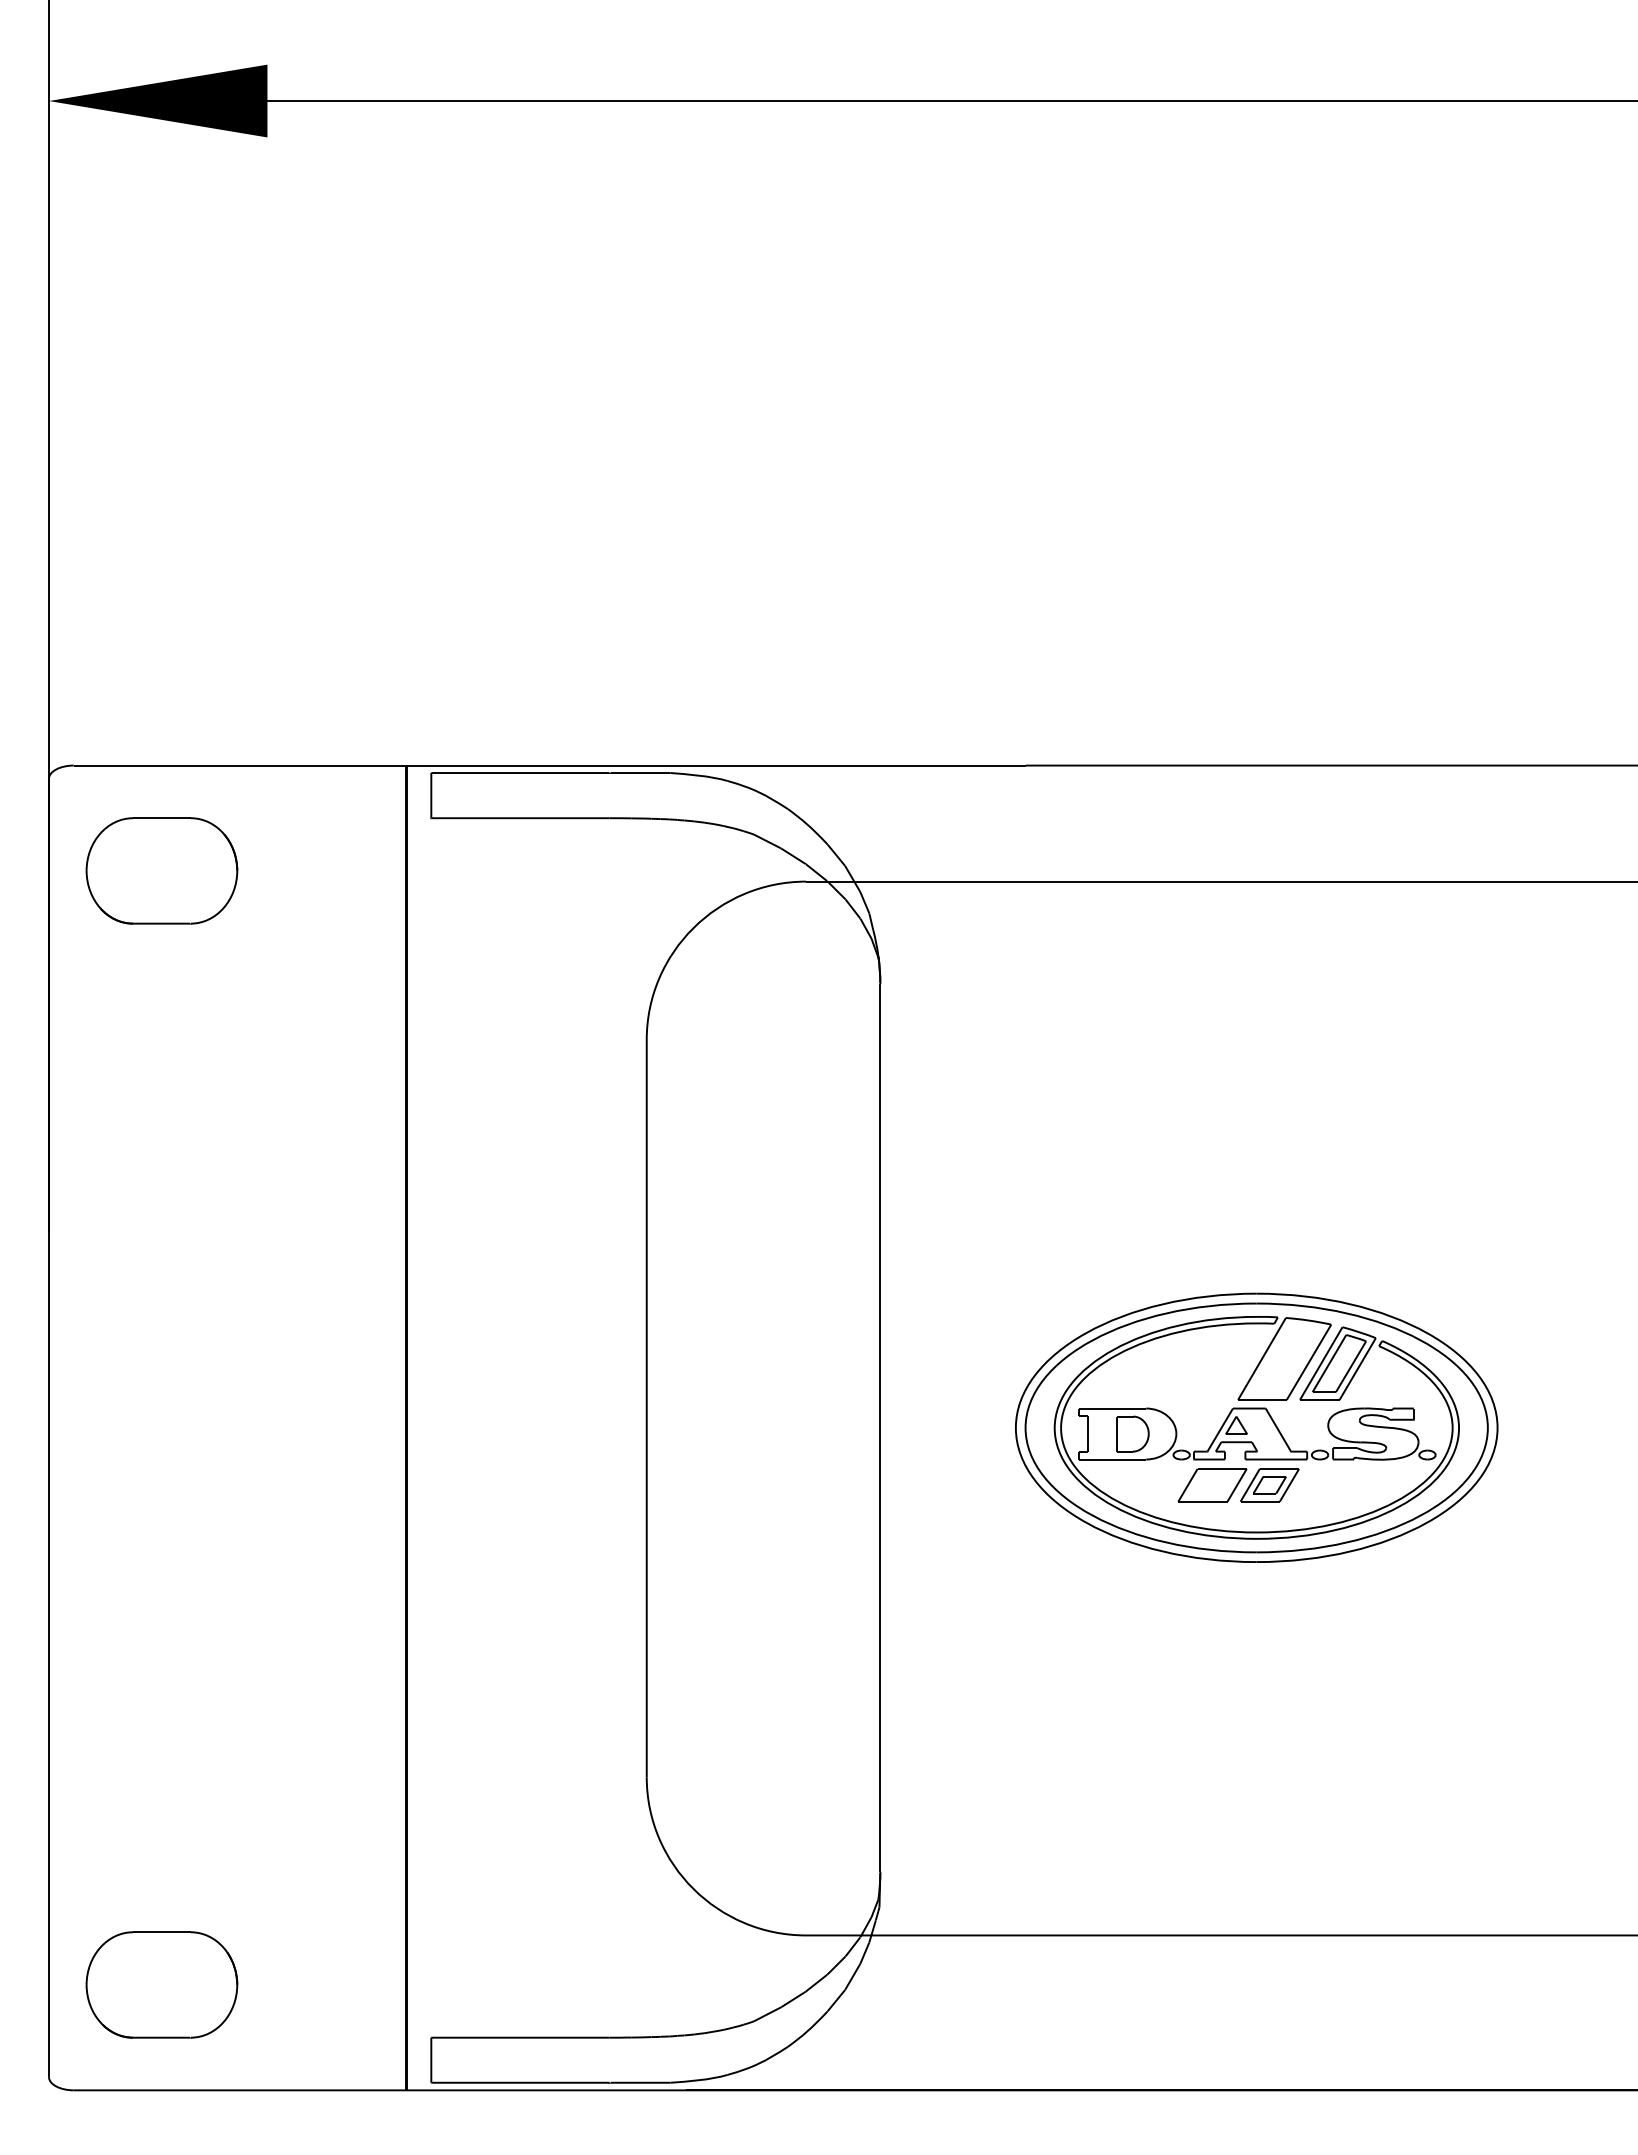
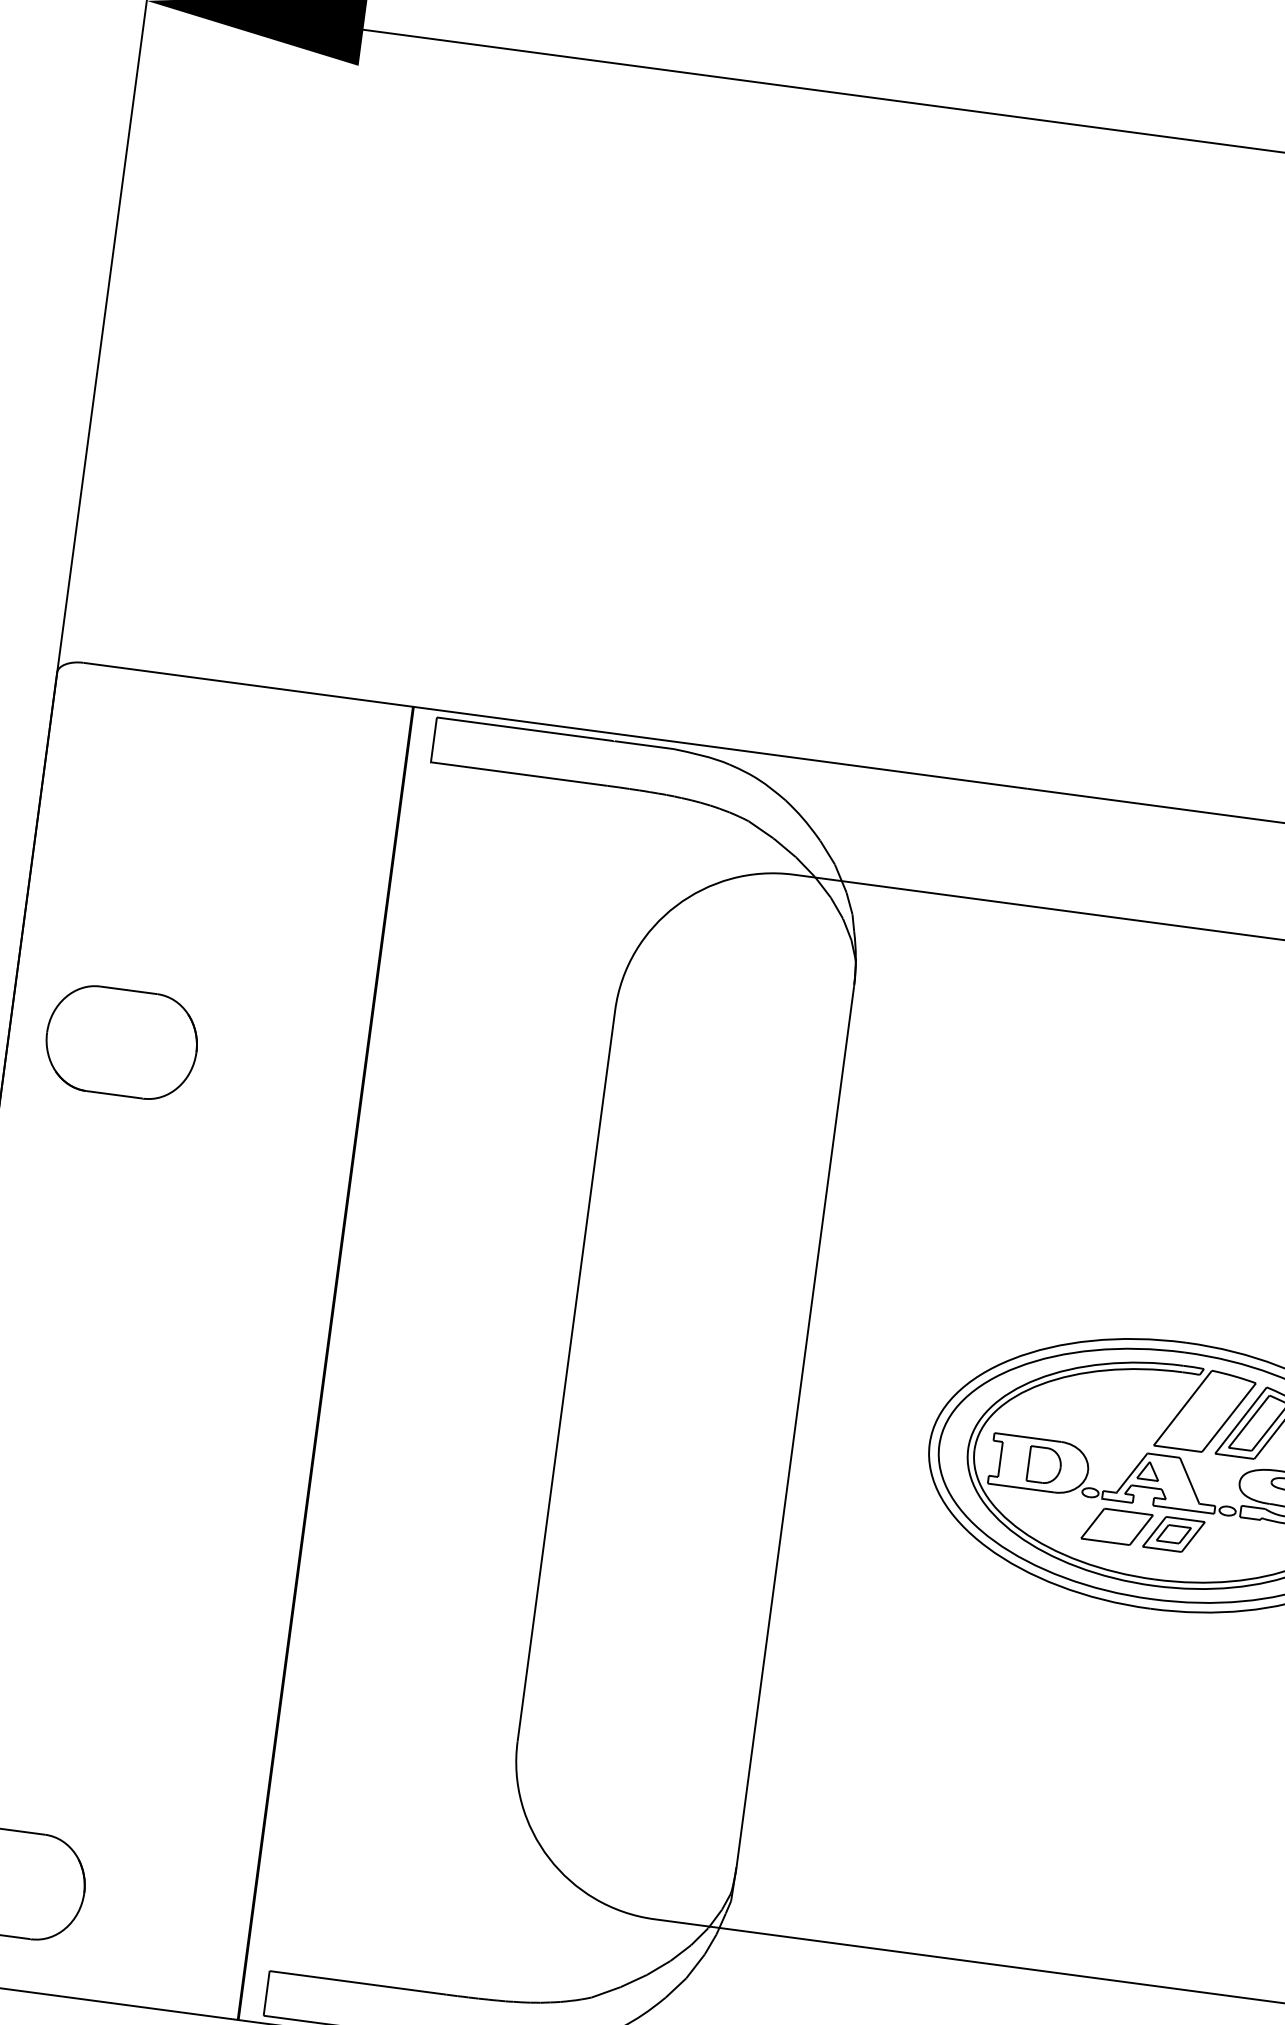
part: (161, 870) -> (121, 1042), moved

